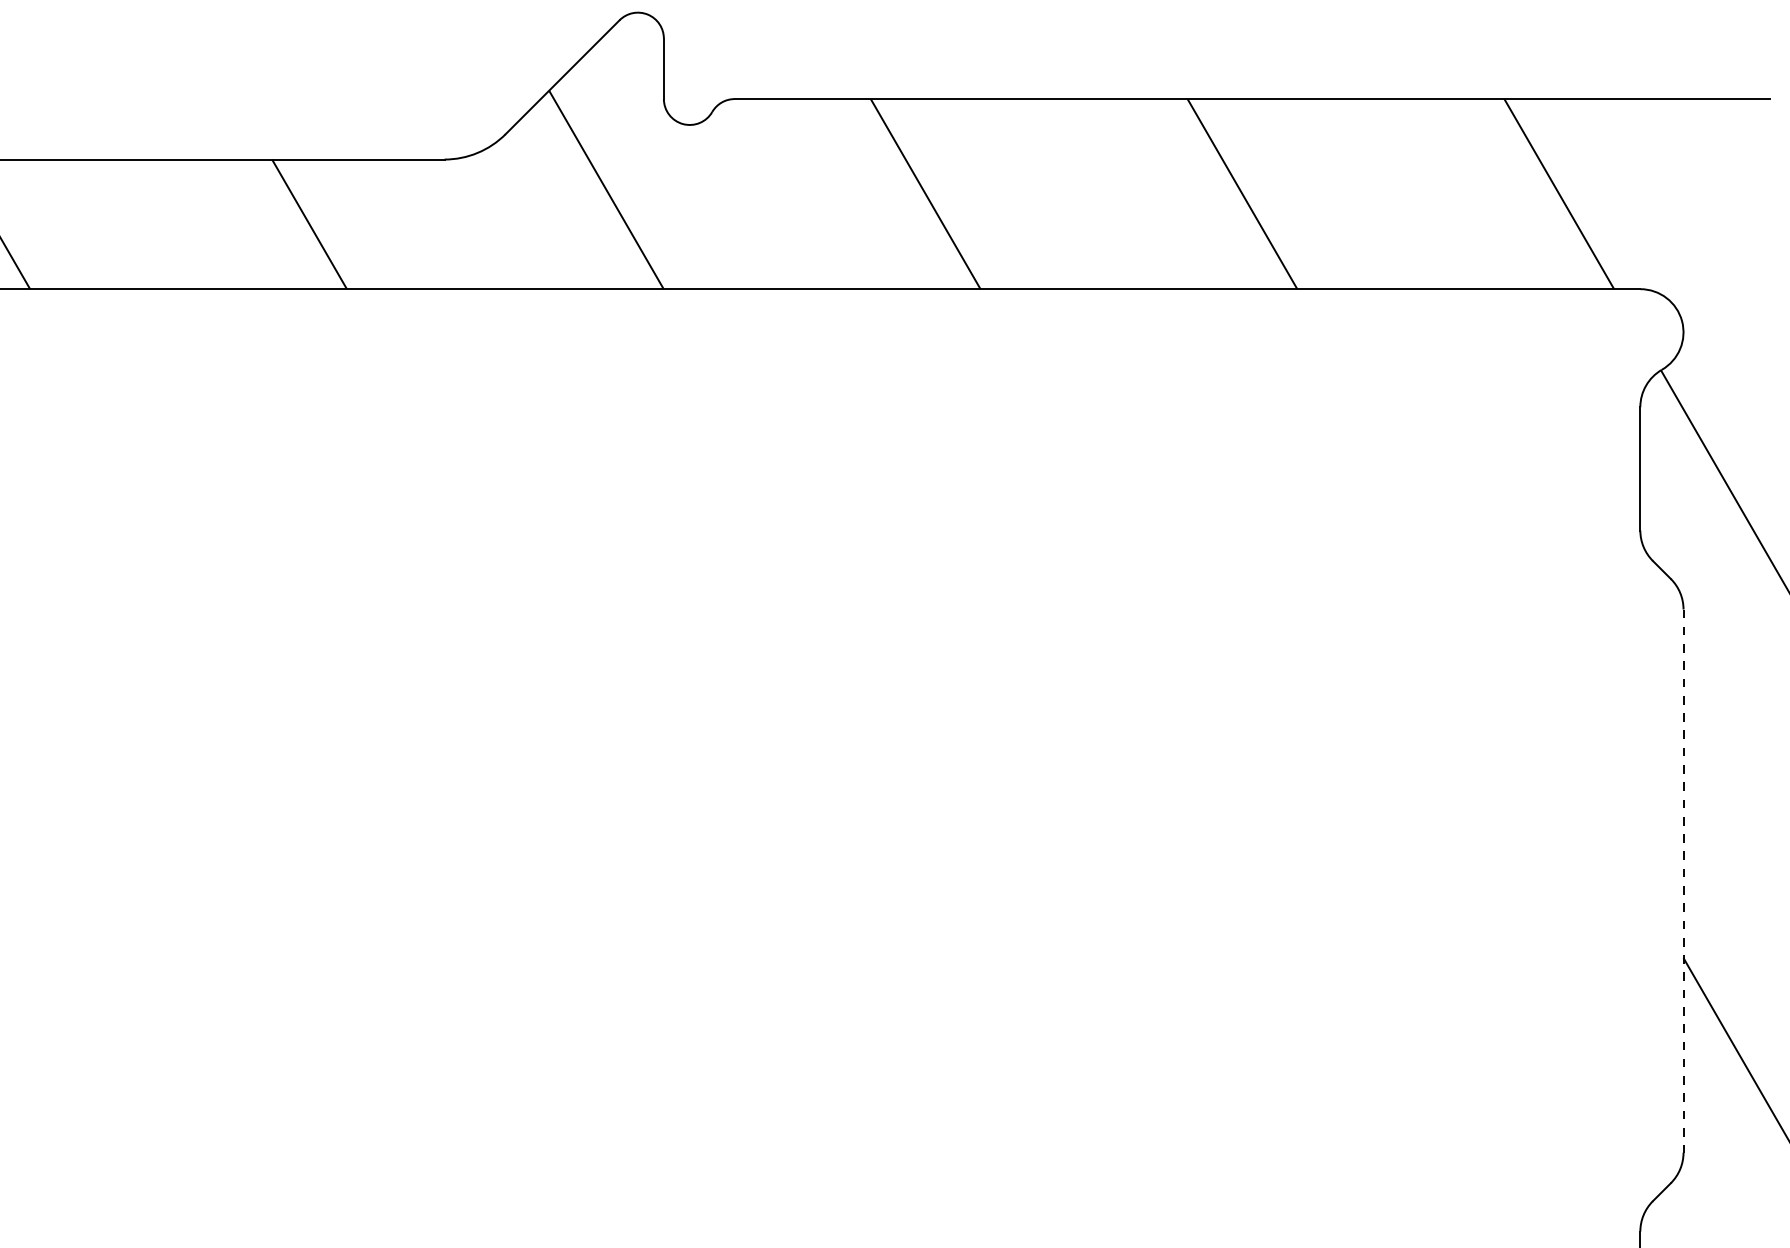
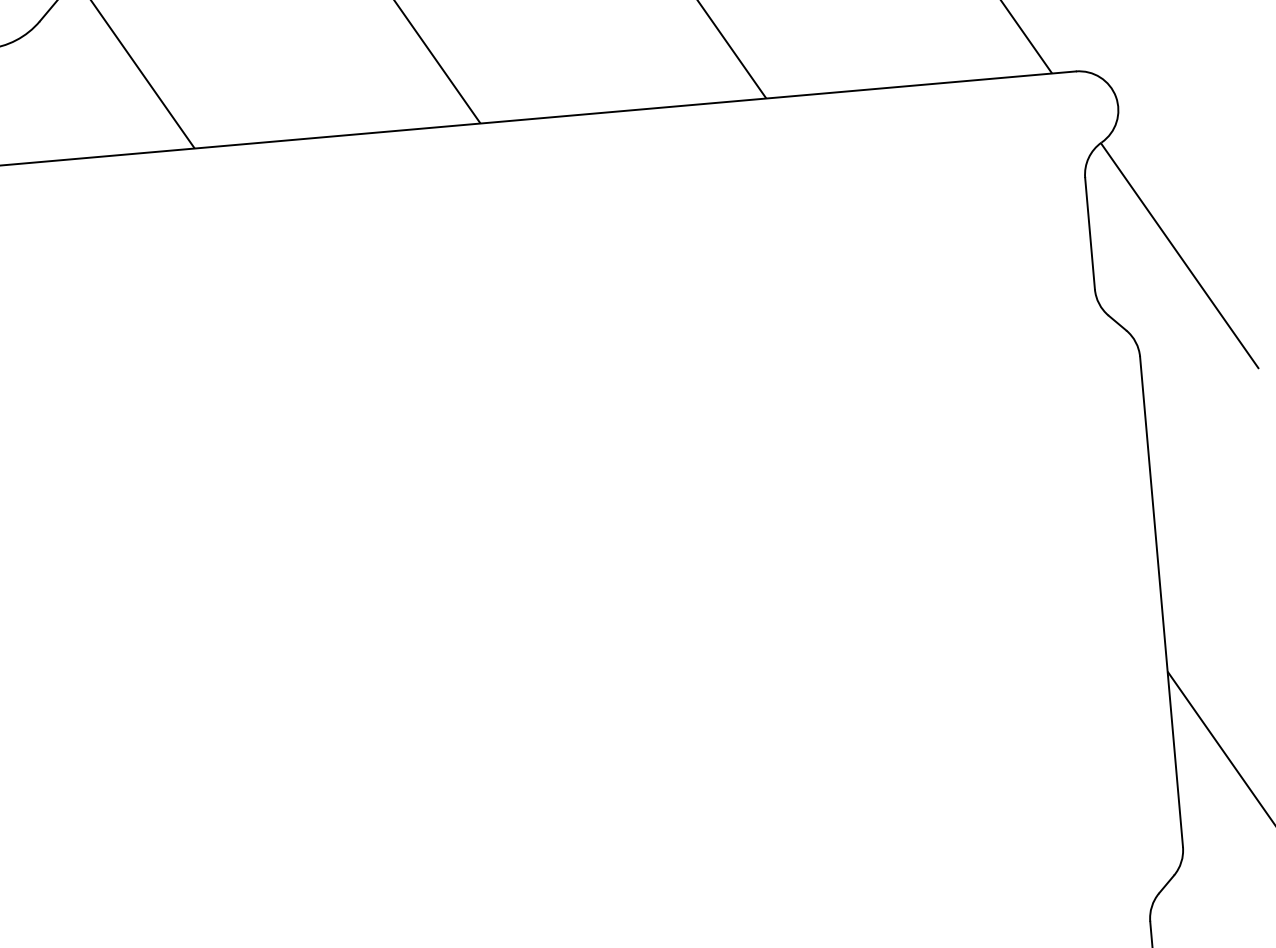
line: (1683, 881) -> (1161, 602), dashed -> solid

